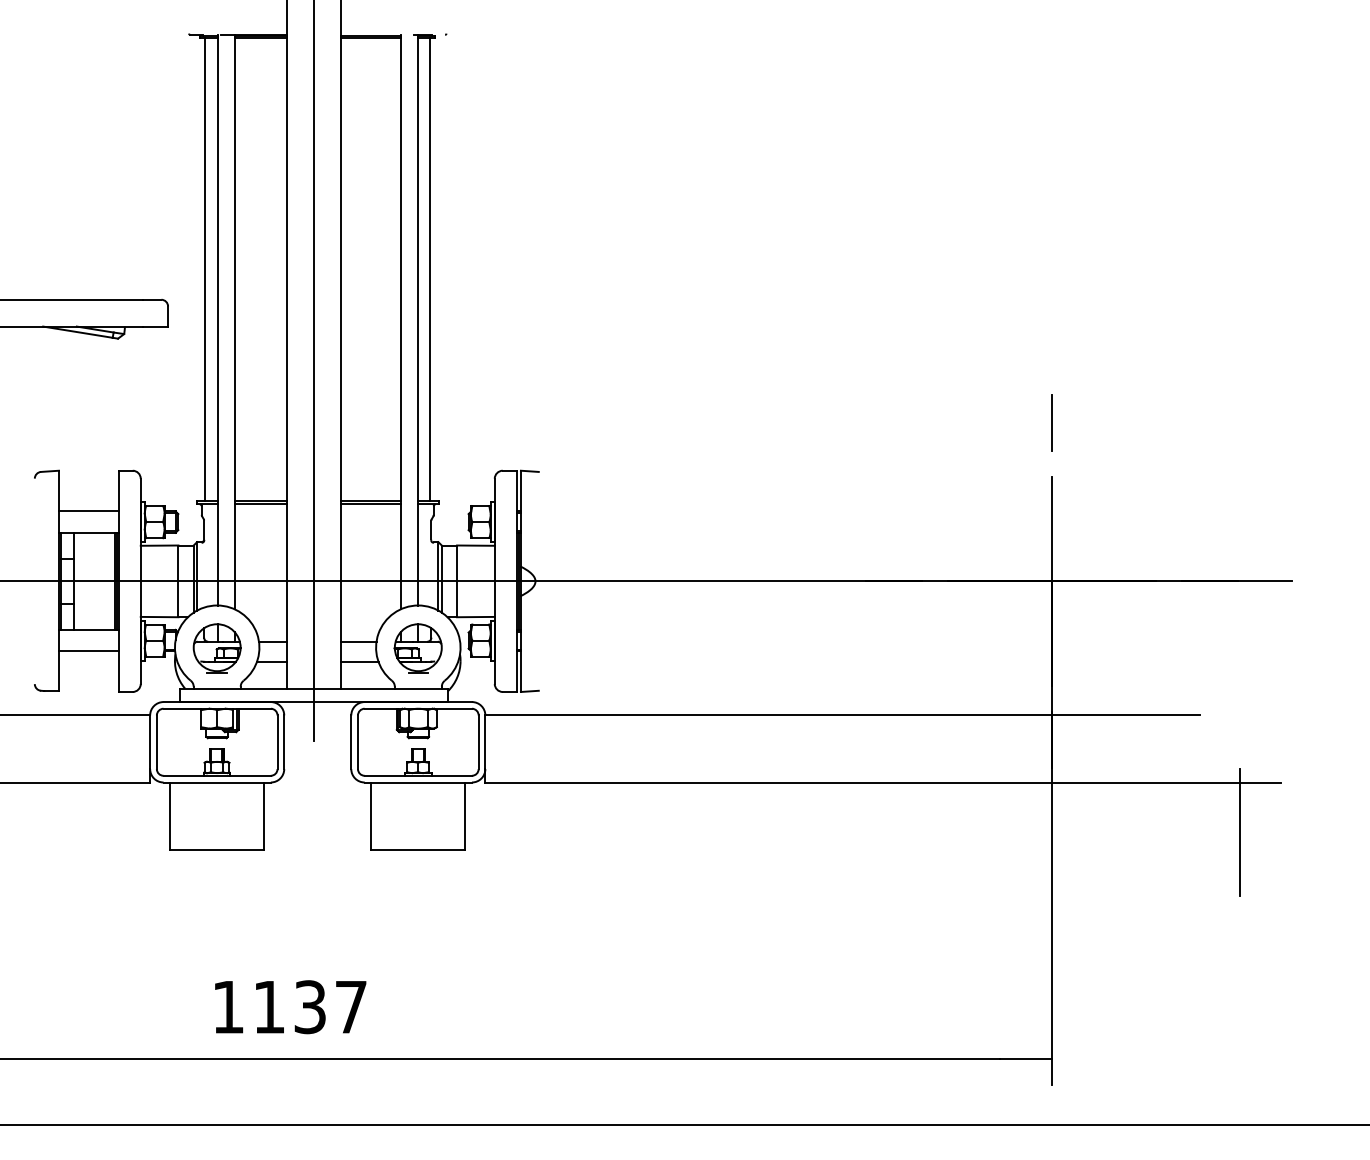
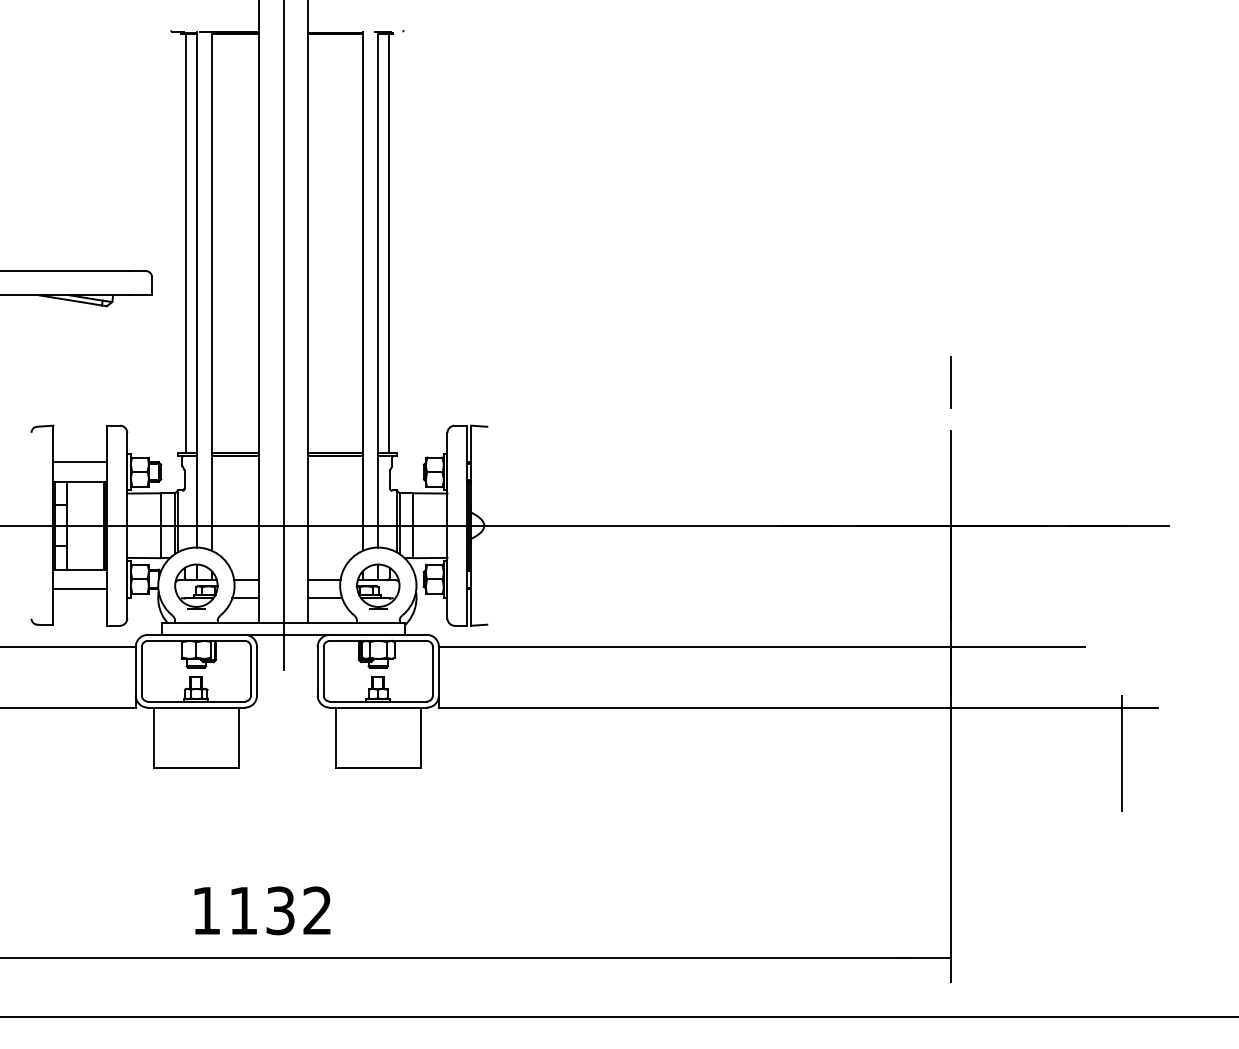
text: (350, 1006) -> (316, 910), 1137 -> 1132

